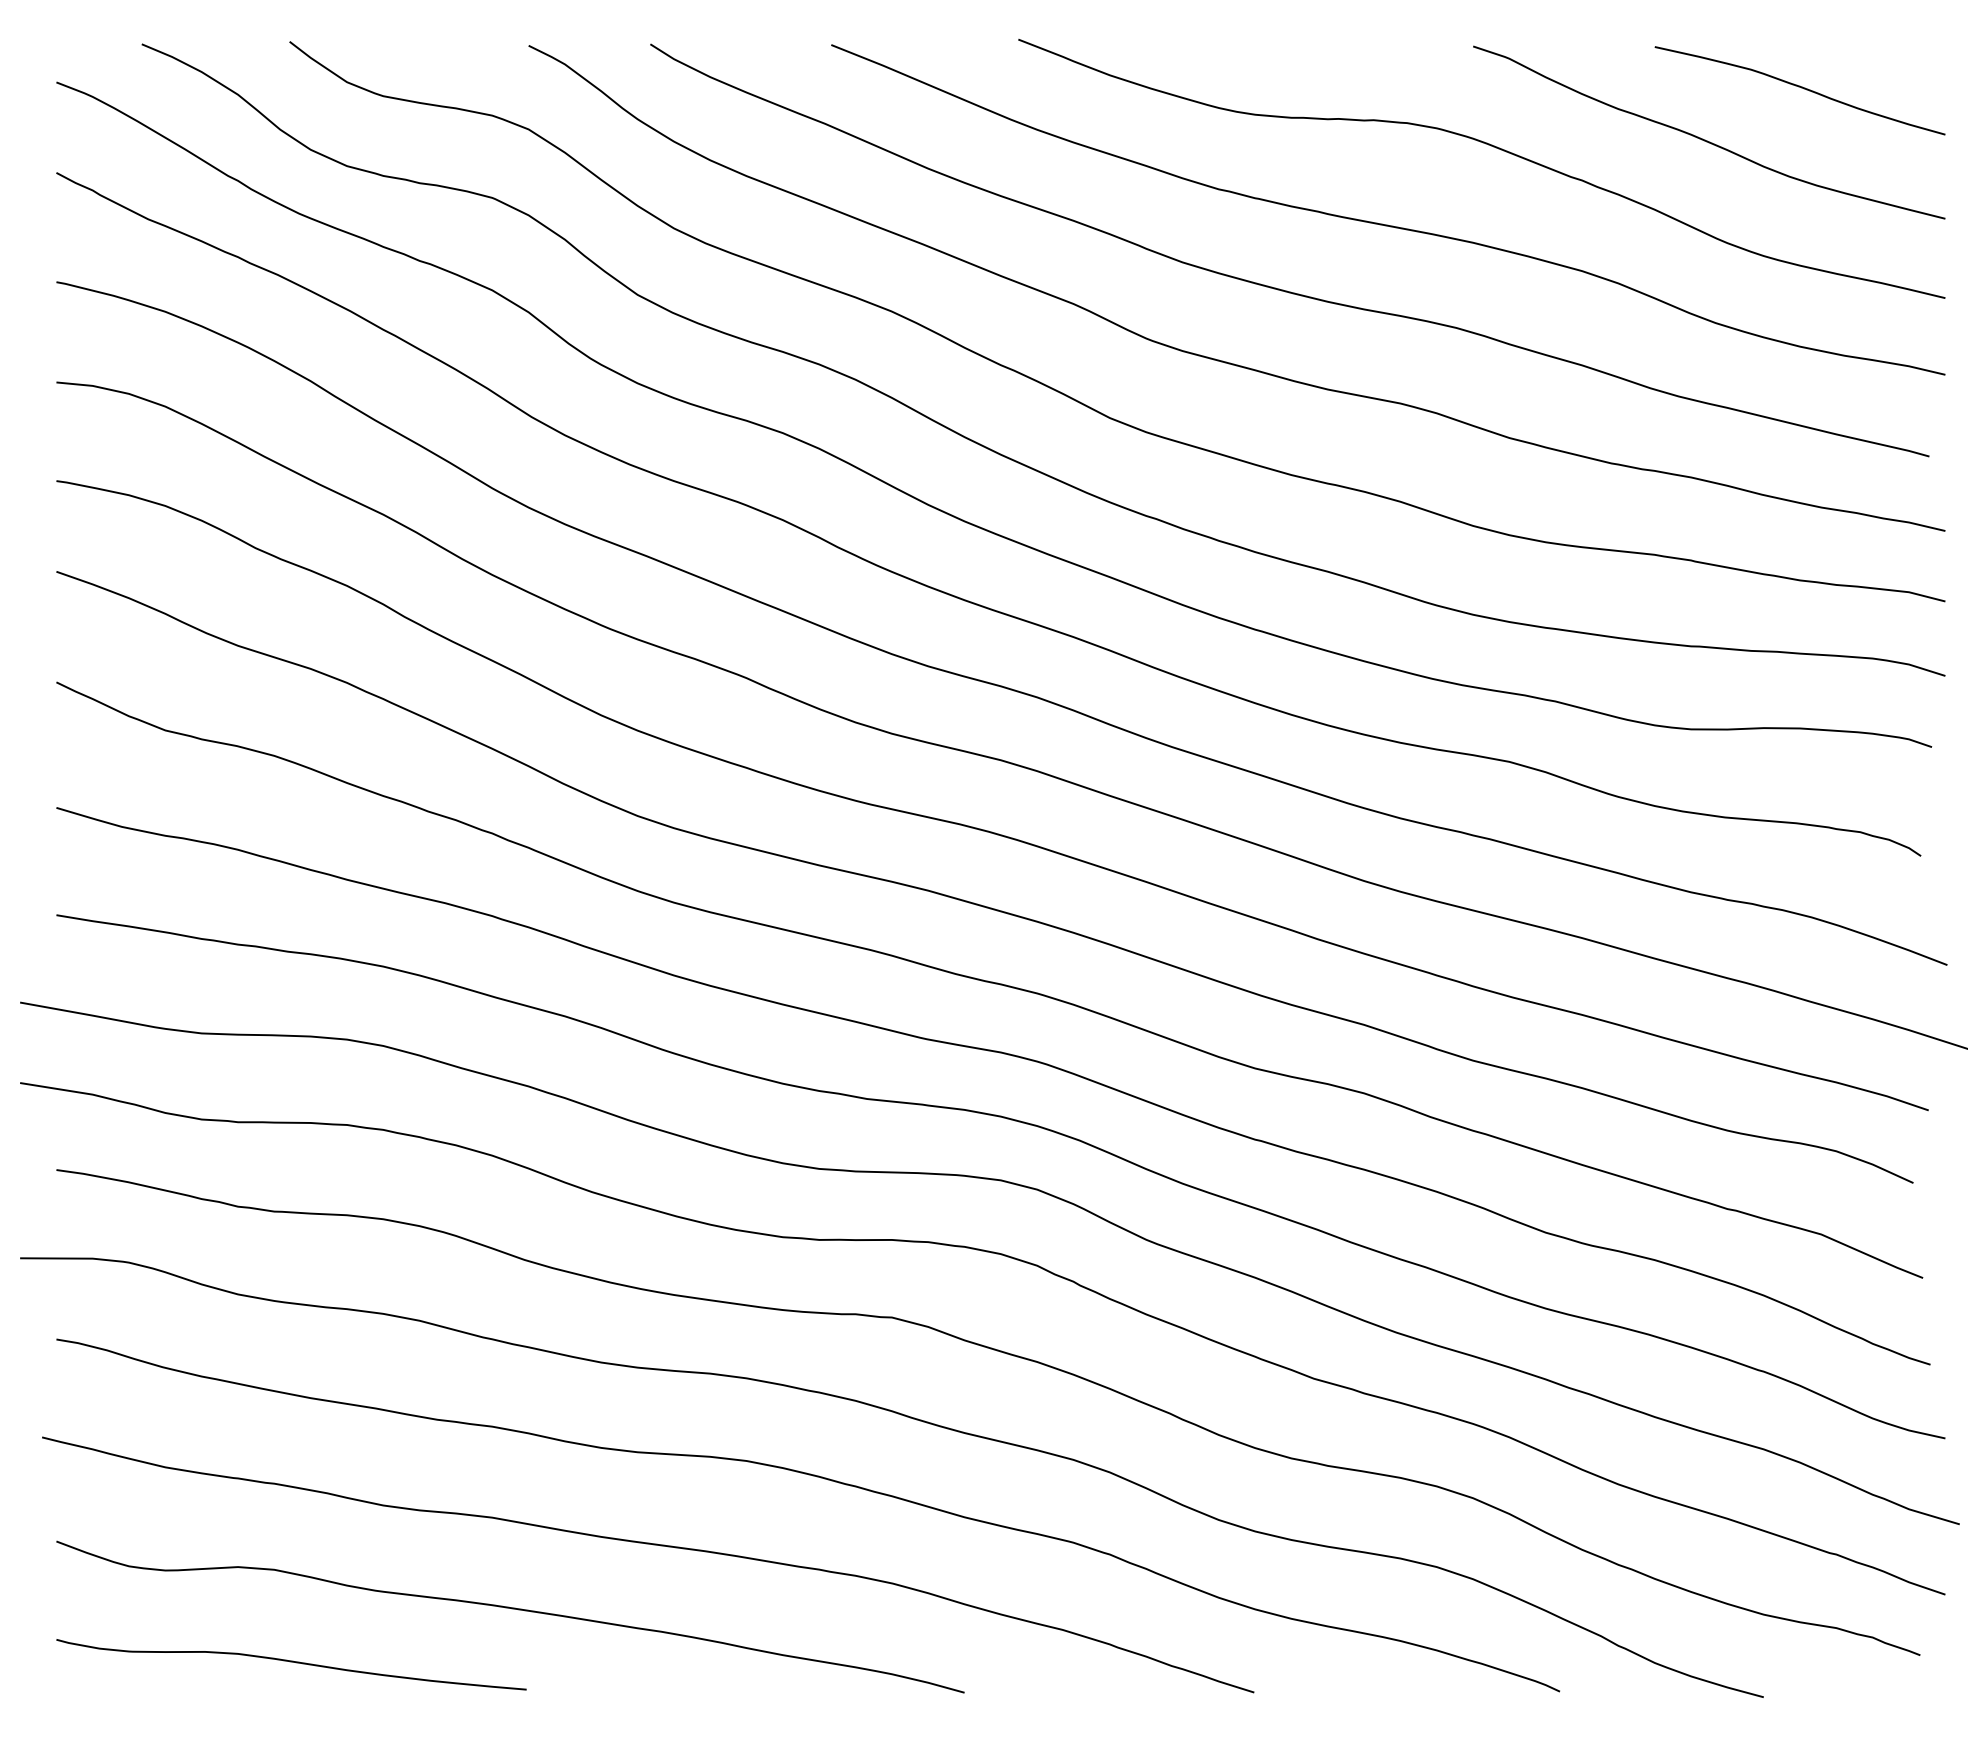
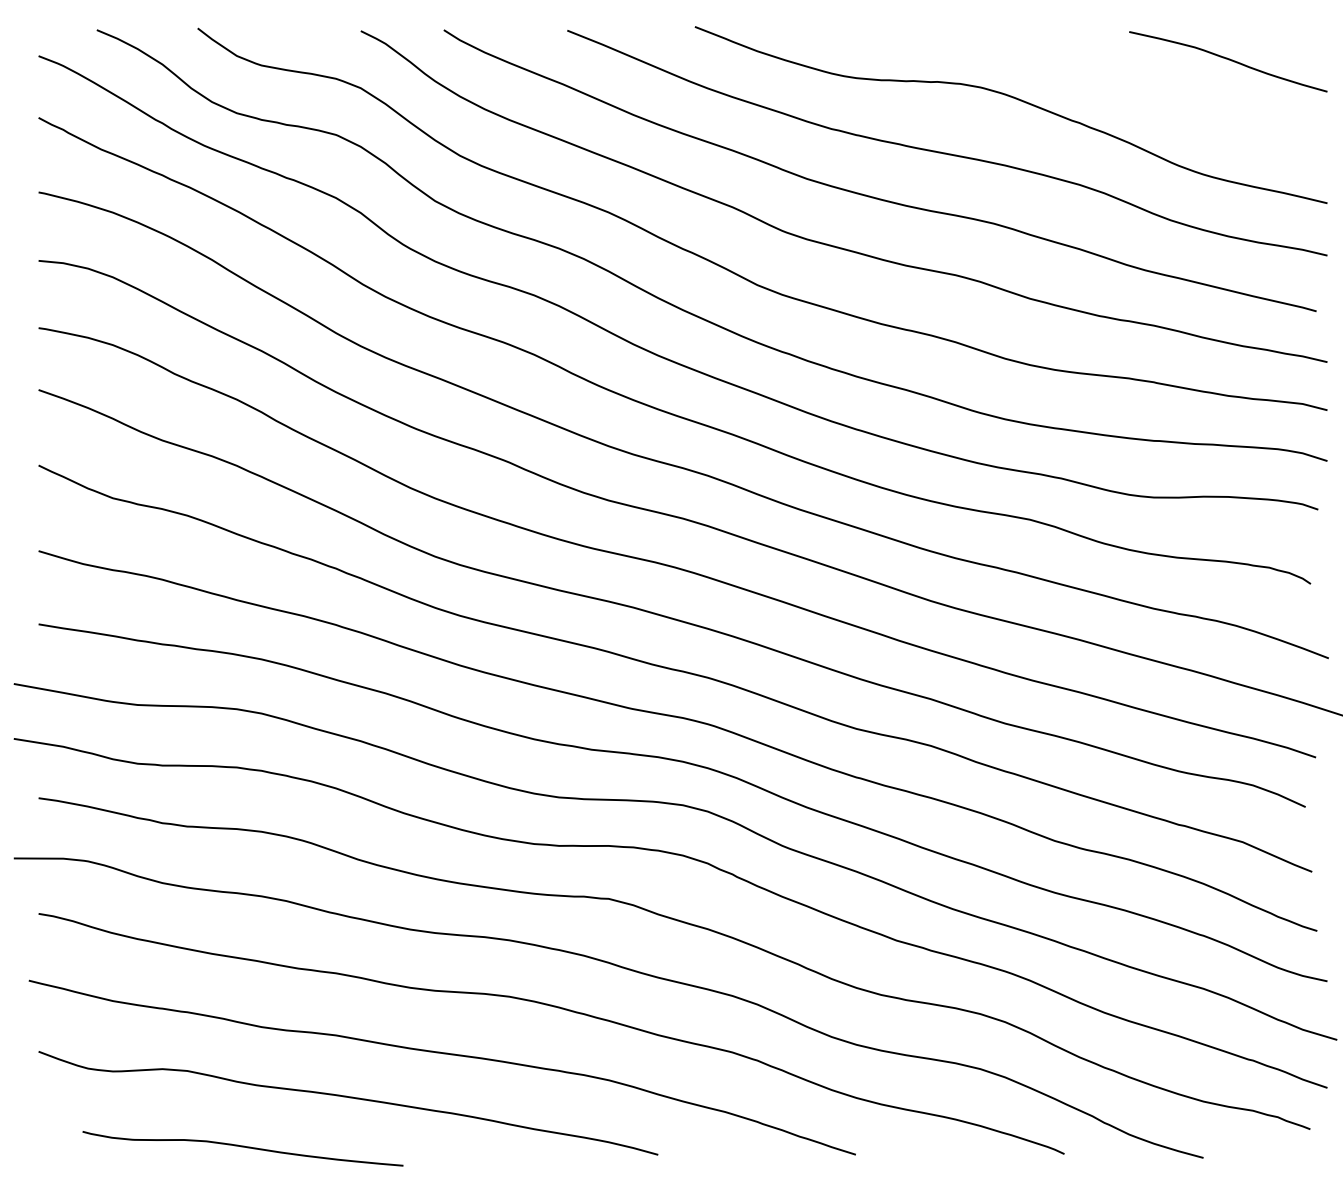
curve: (1705, 138) -> (1163, 94), removed
curve: (290, 1662) -> (242, 1147), moved

